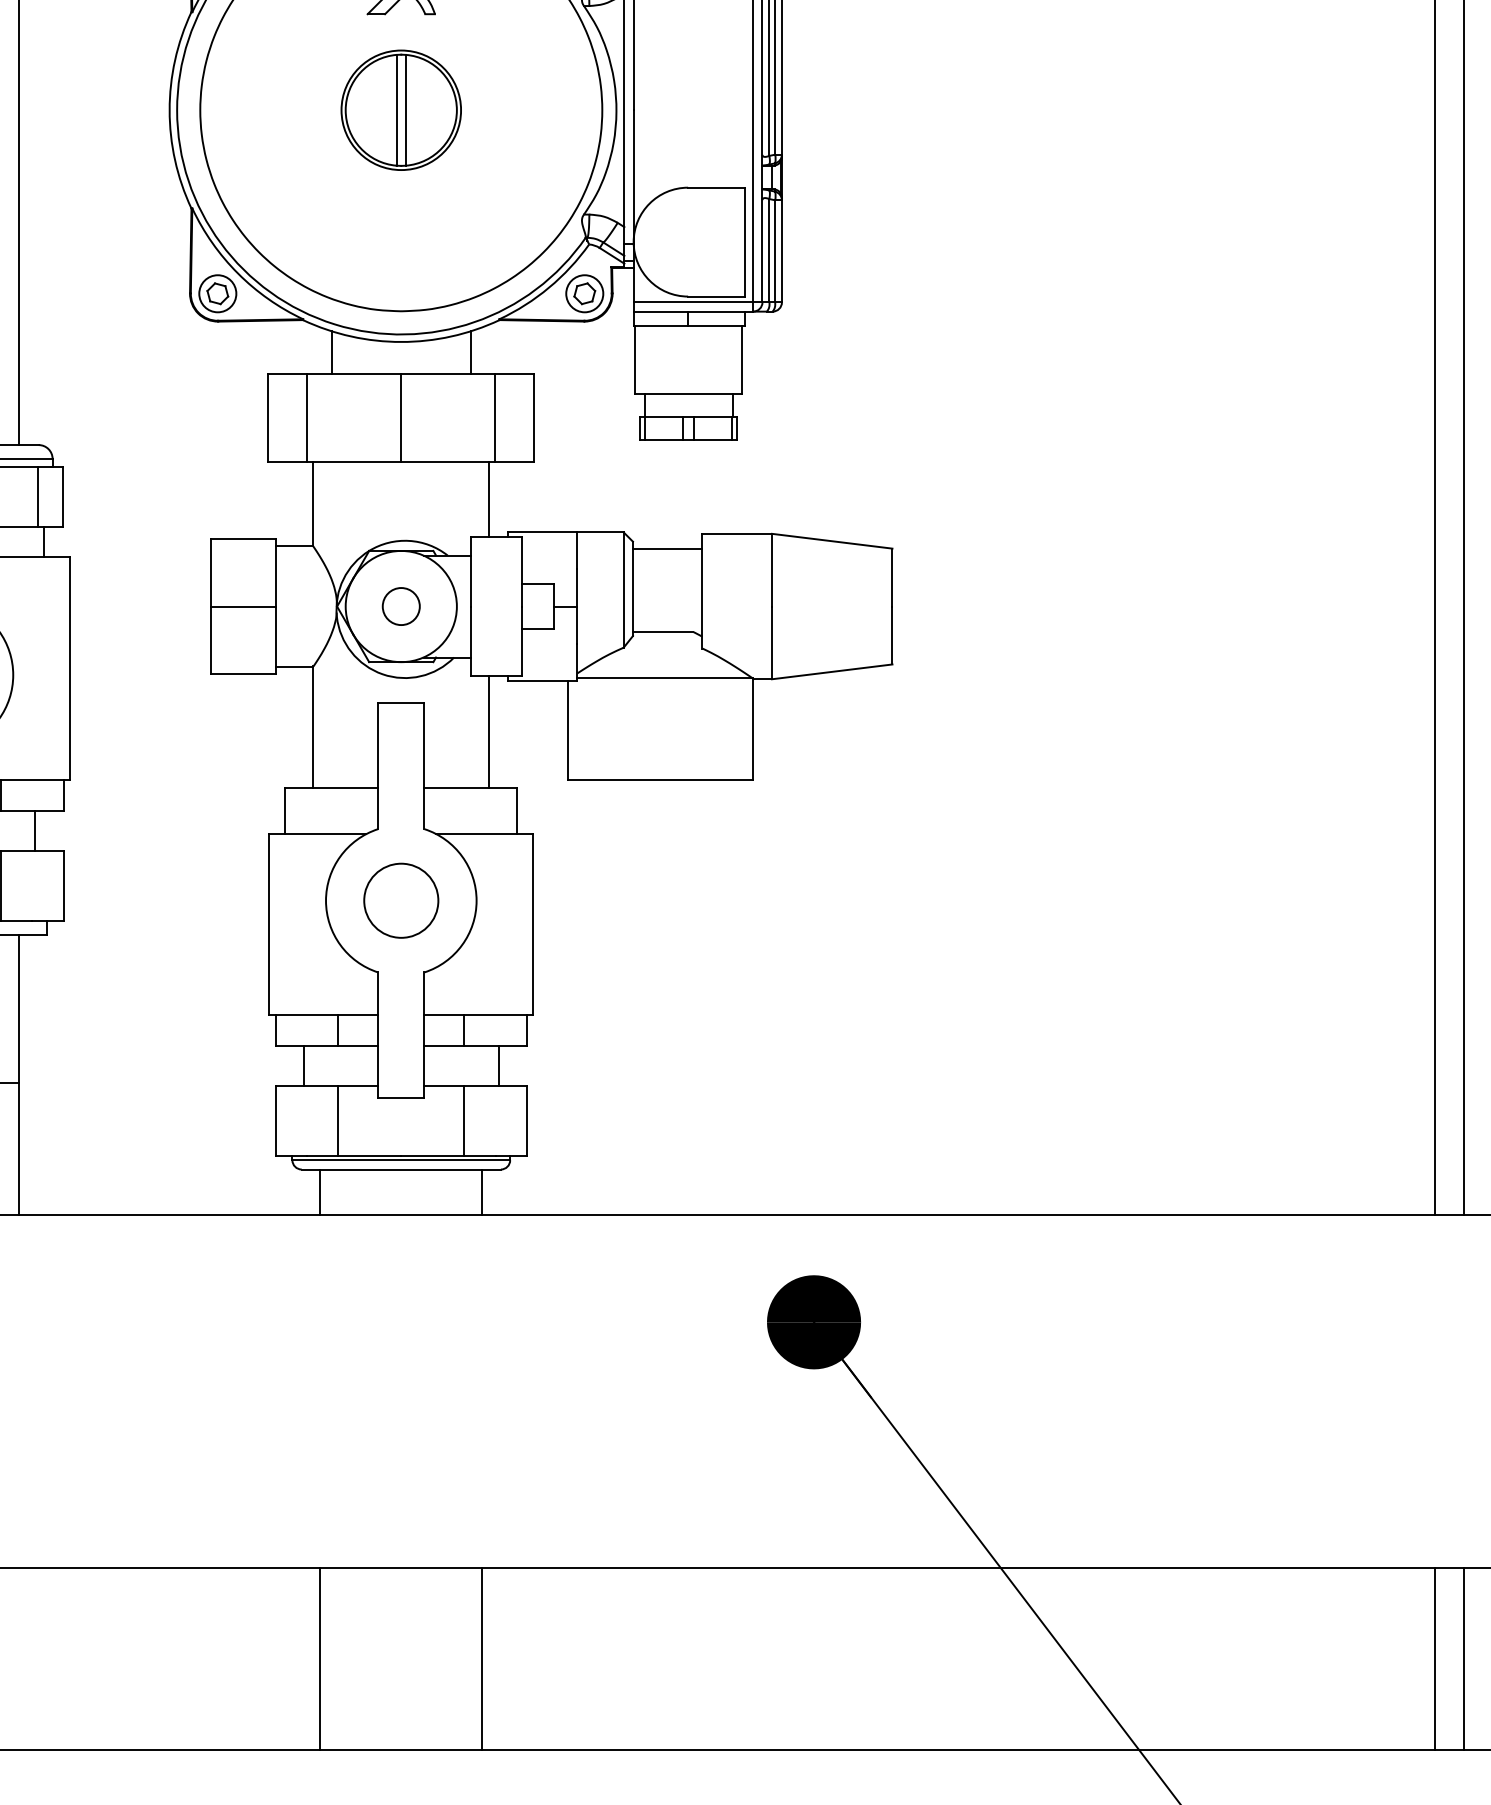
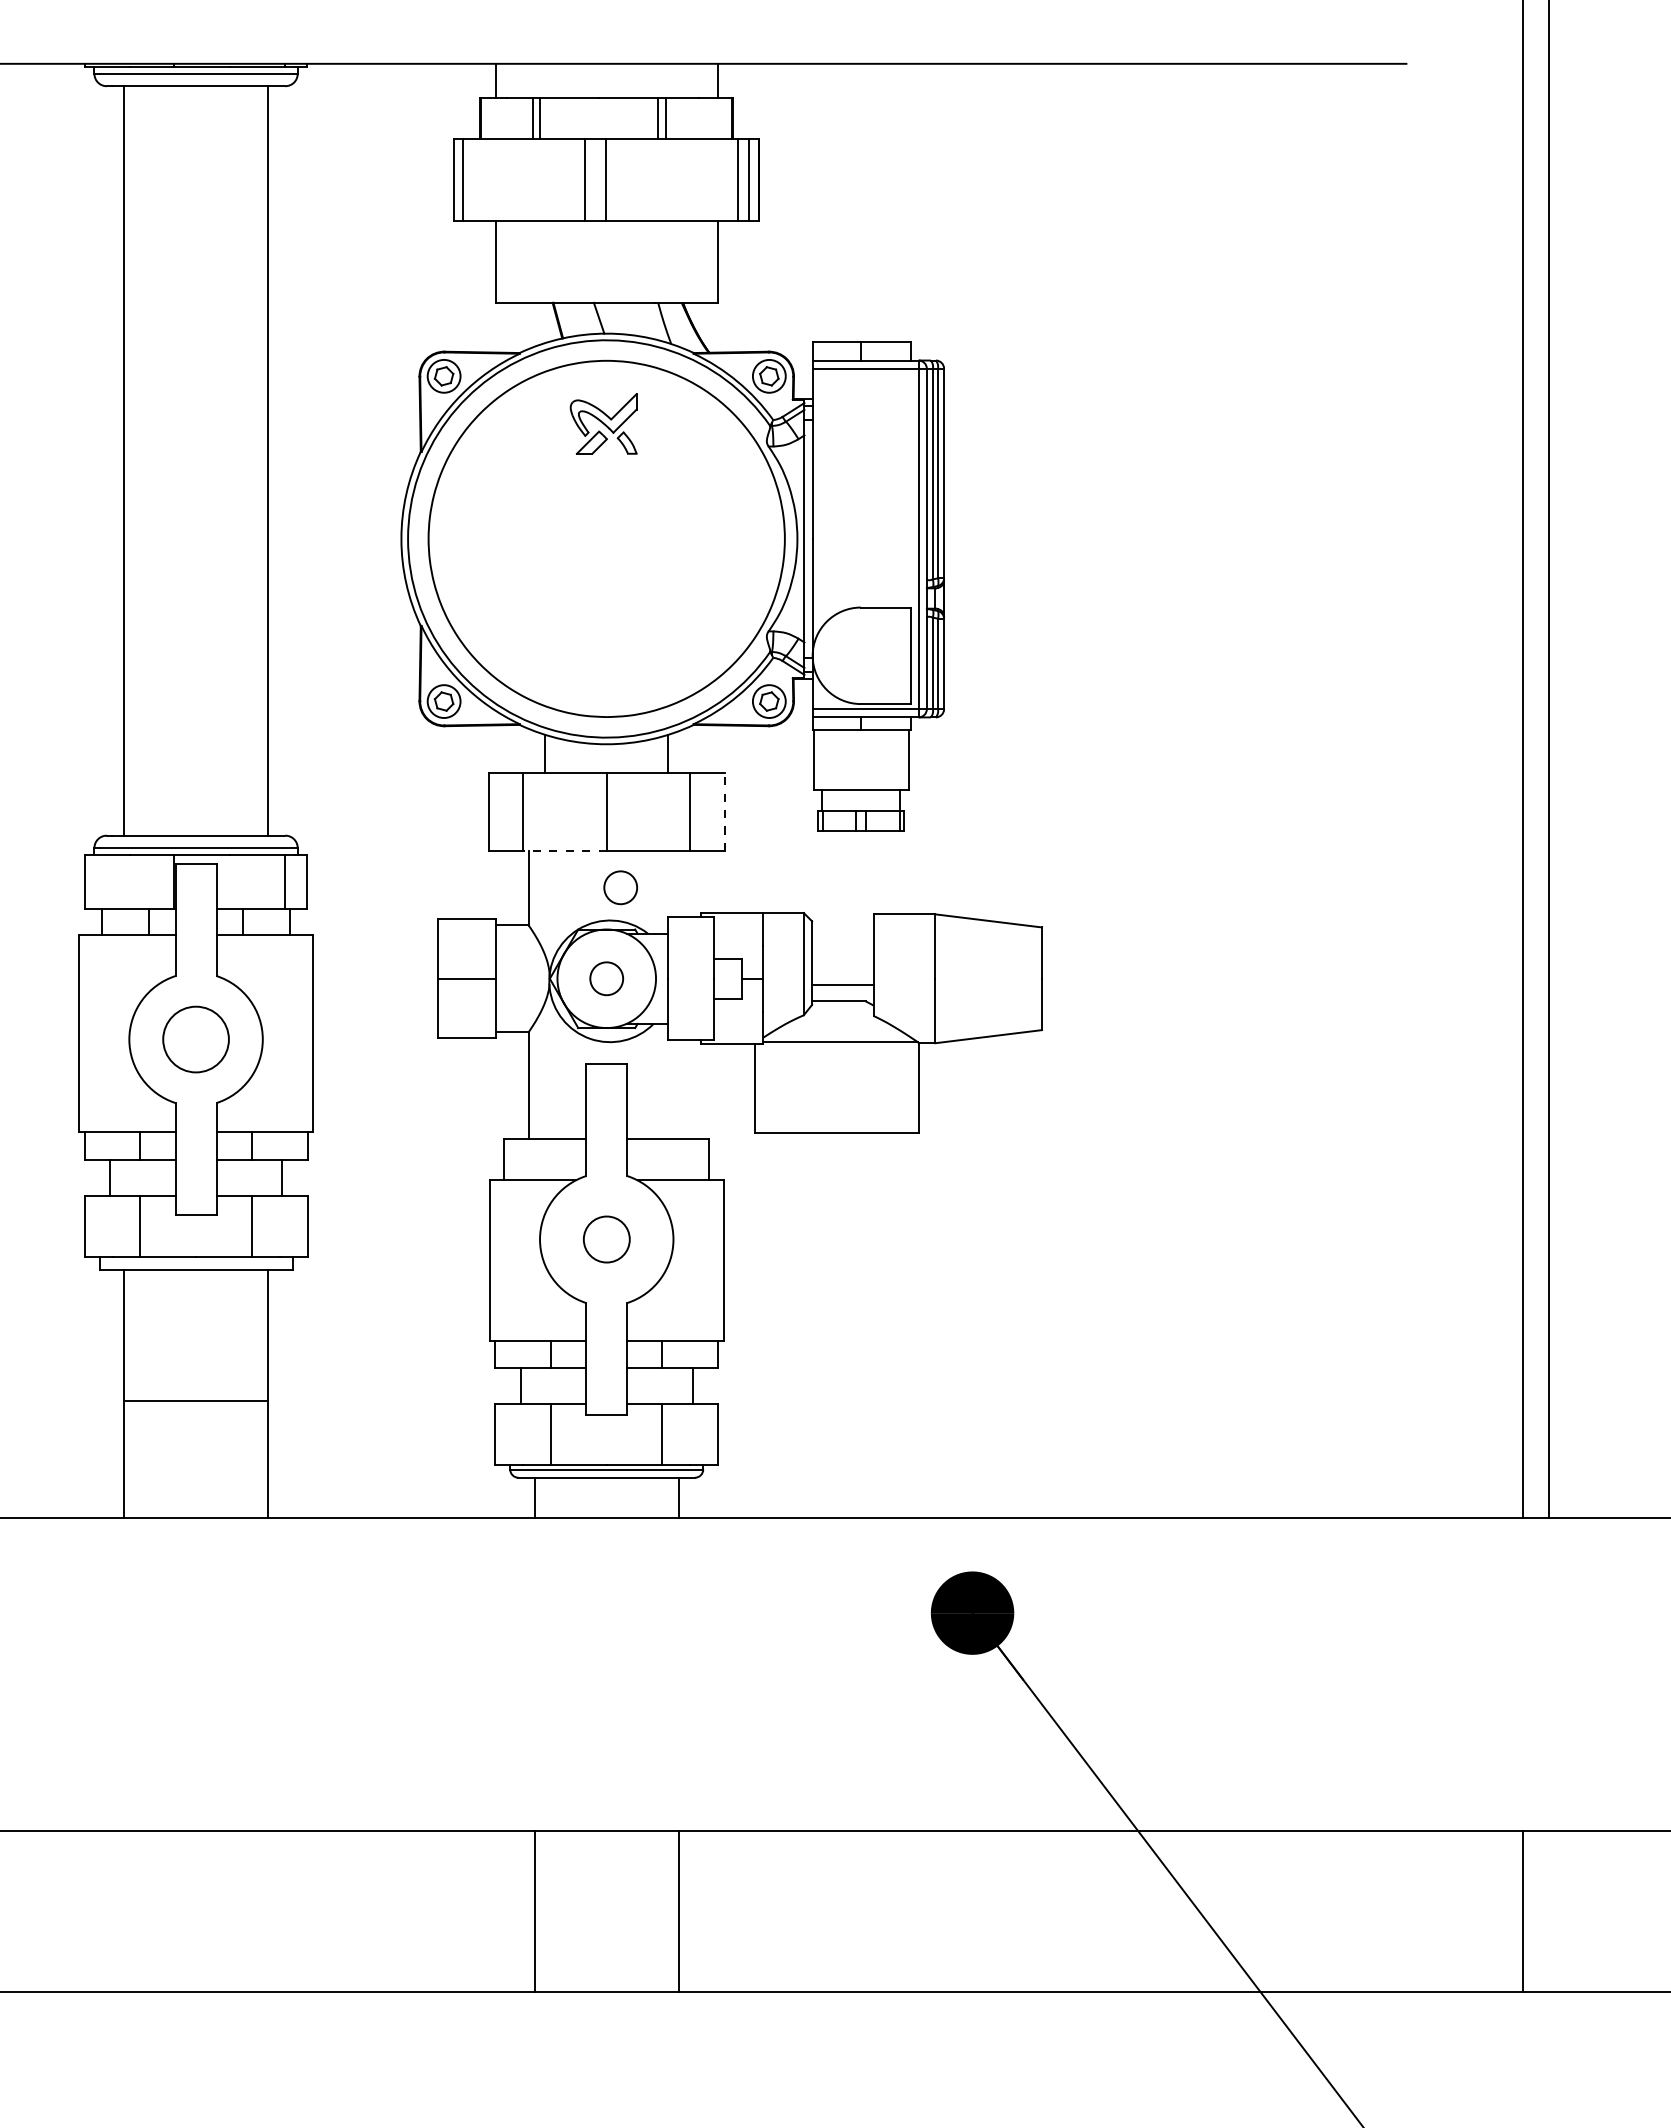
part: (401, 109) -> (606, 538), removed
line: (534, 417) -> (724, 811), solid -> dashed
line: (354, 462) -> (565, 851), solid -> dashed
line: (489, 500) -> (684, 884), removed
circle: (416, 503) -> (620, 887), added
line: (667, 548) -> (842, 985), moved
line: (489, 731) -> (684, 1089), removed
circle: (401, 900) -> (606, 1239), size x0.7
line: (1463, 1658) -> (1548, 1911), removed

